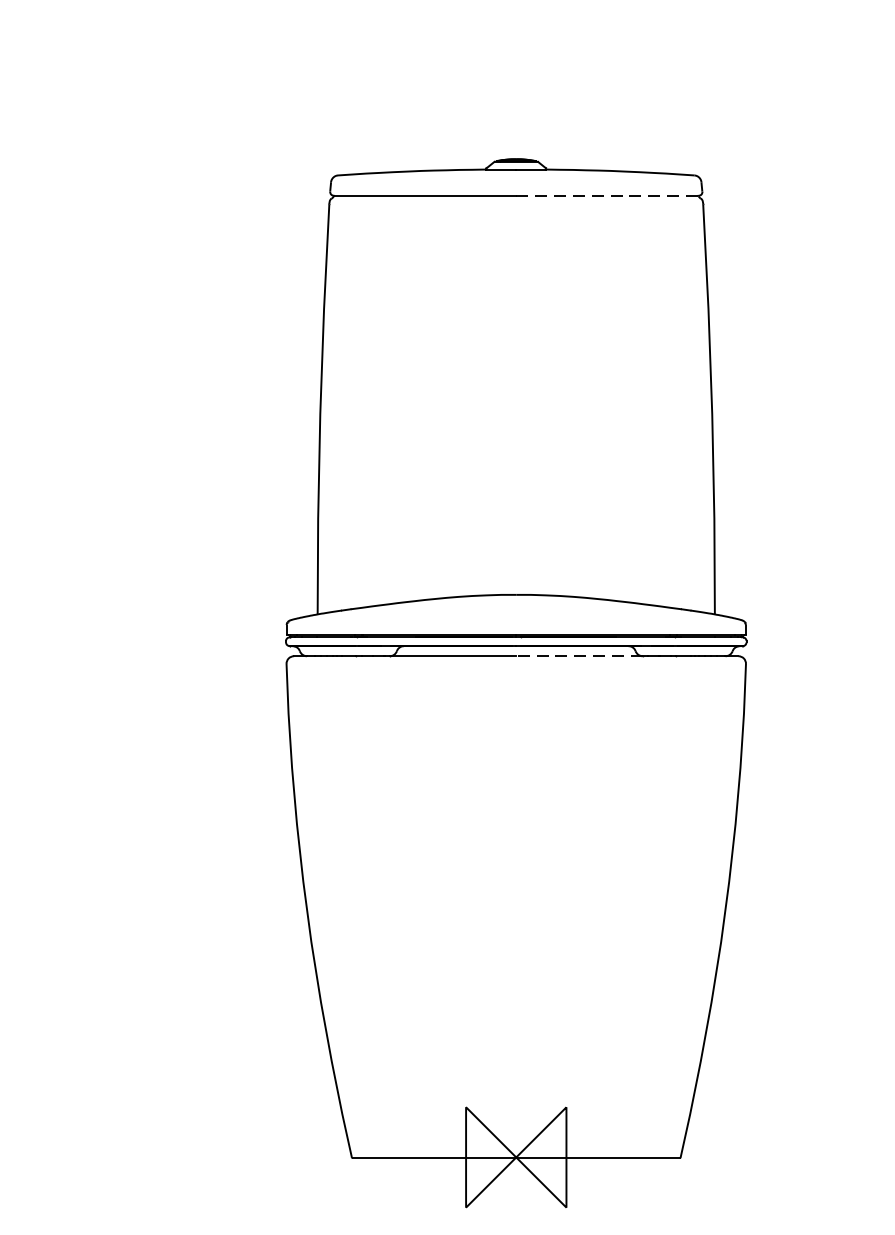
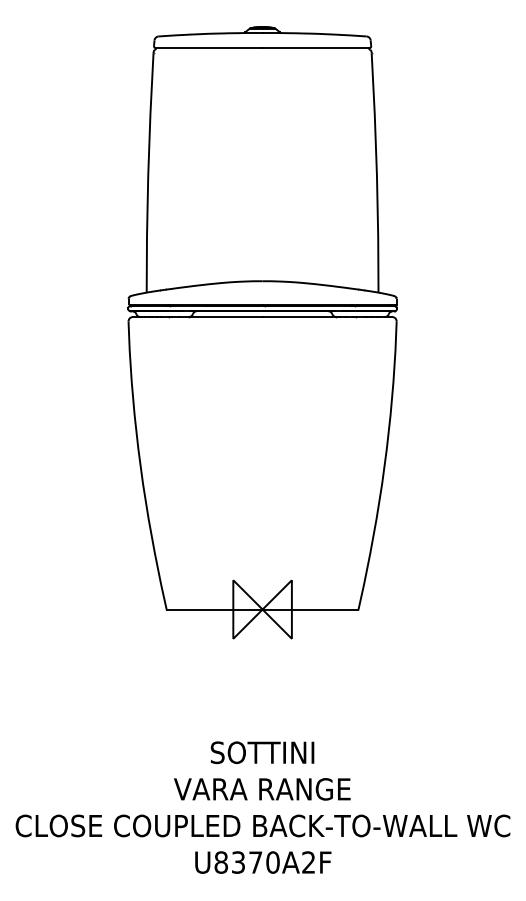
line: (608, 196) -> (316, 48), dashed -> solid
line: (579, 656) -> (299, 317), dashed -> solid

